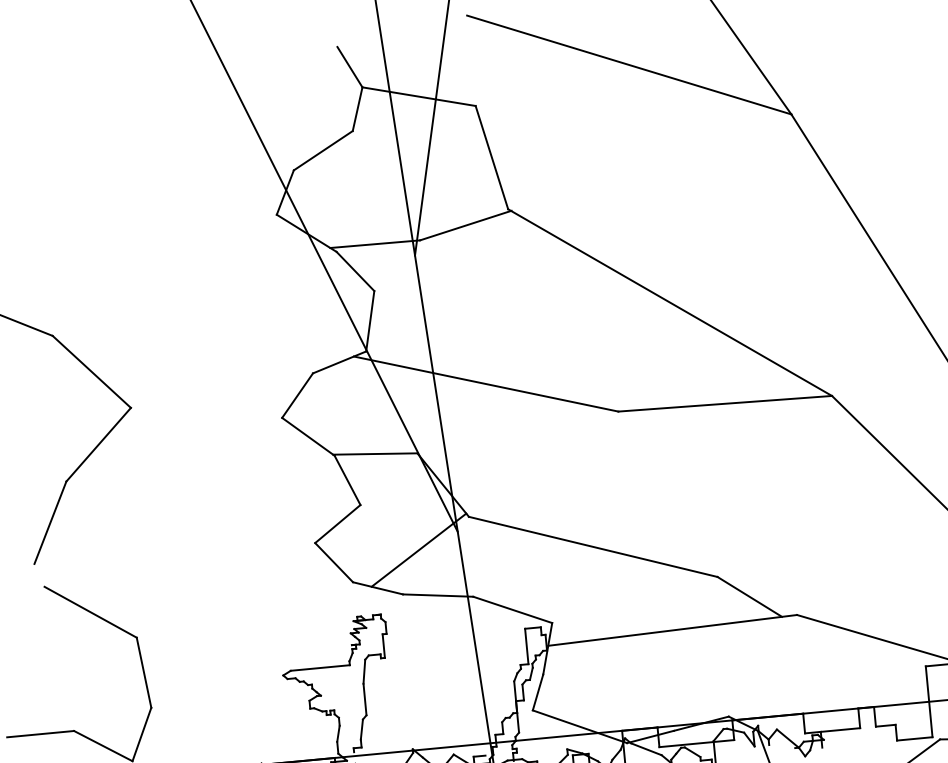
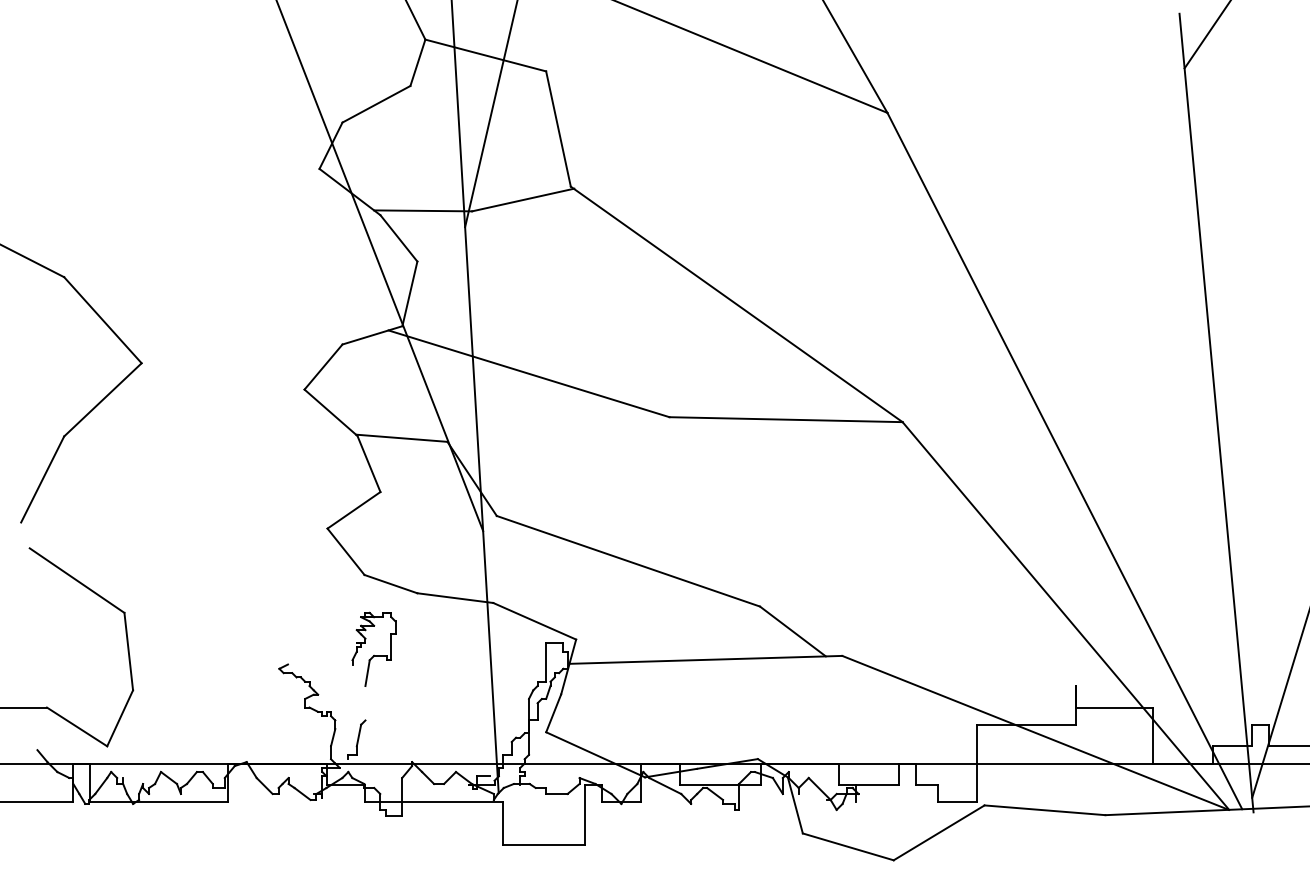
line: (419, 549) -> (439, 546), removed
line: (319, 668) -> (319, 664), removed
line: (365, 699) -> (365, 703), removed

